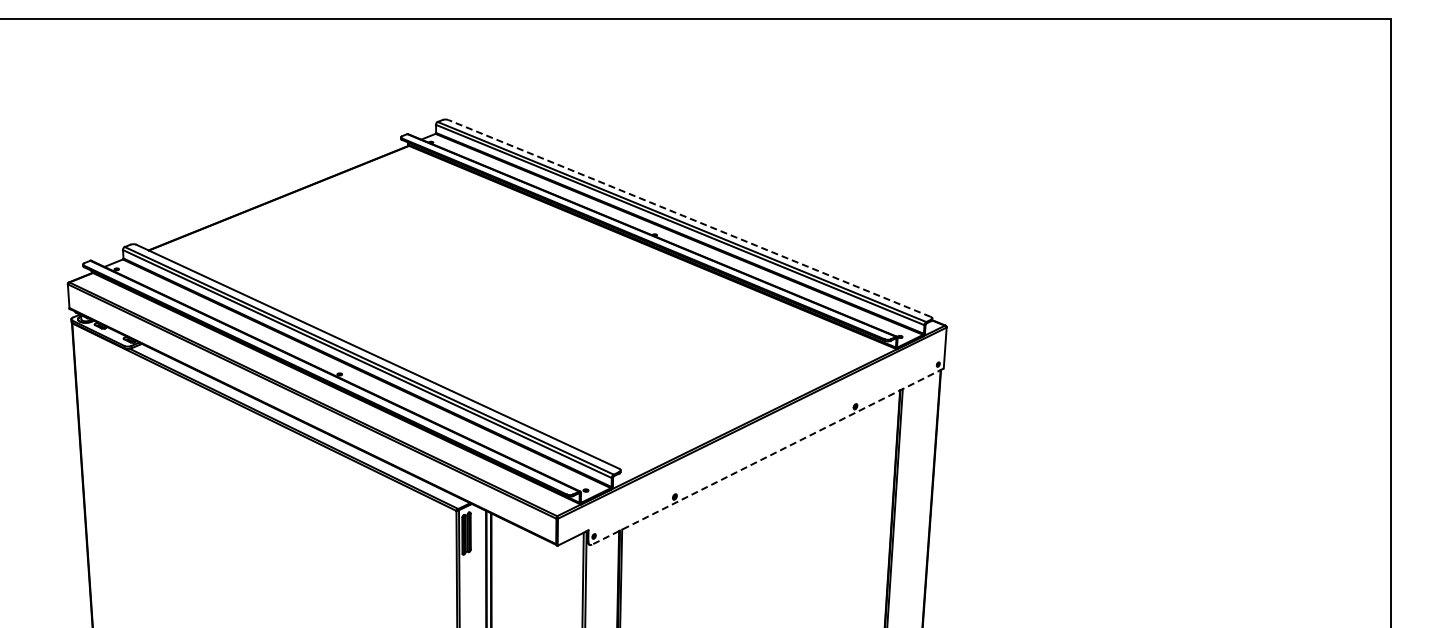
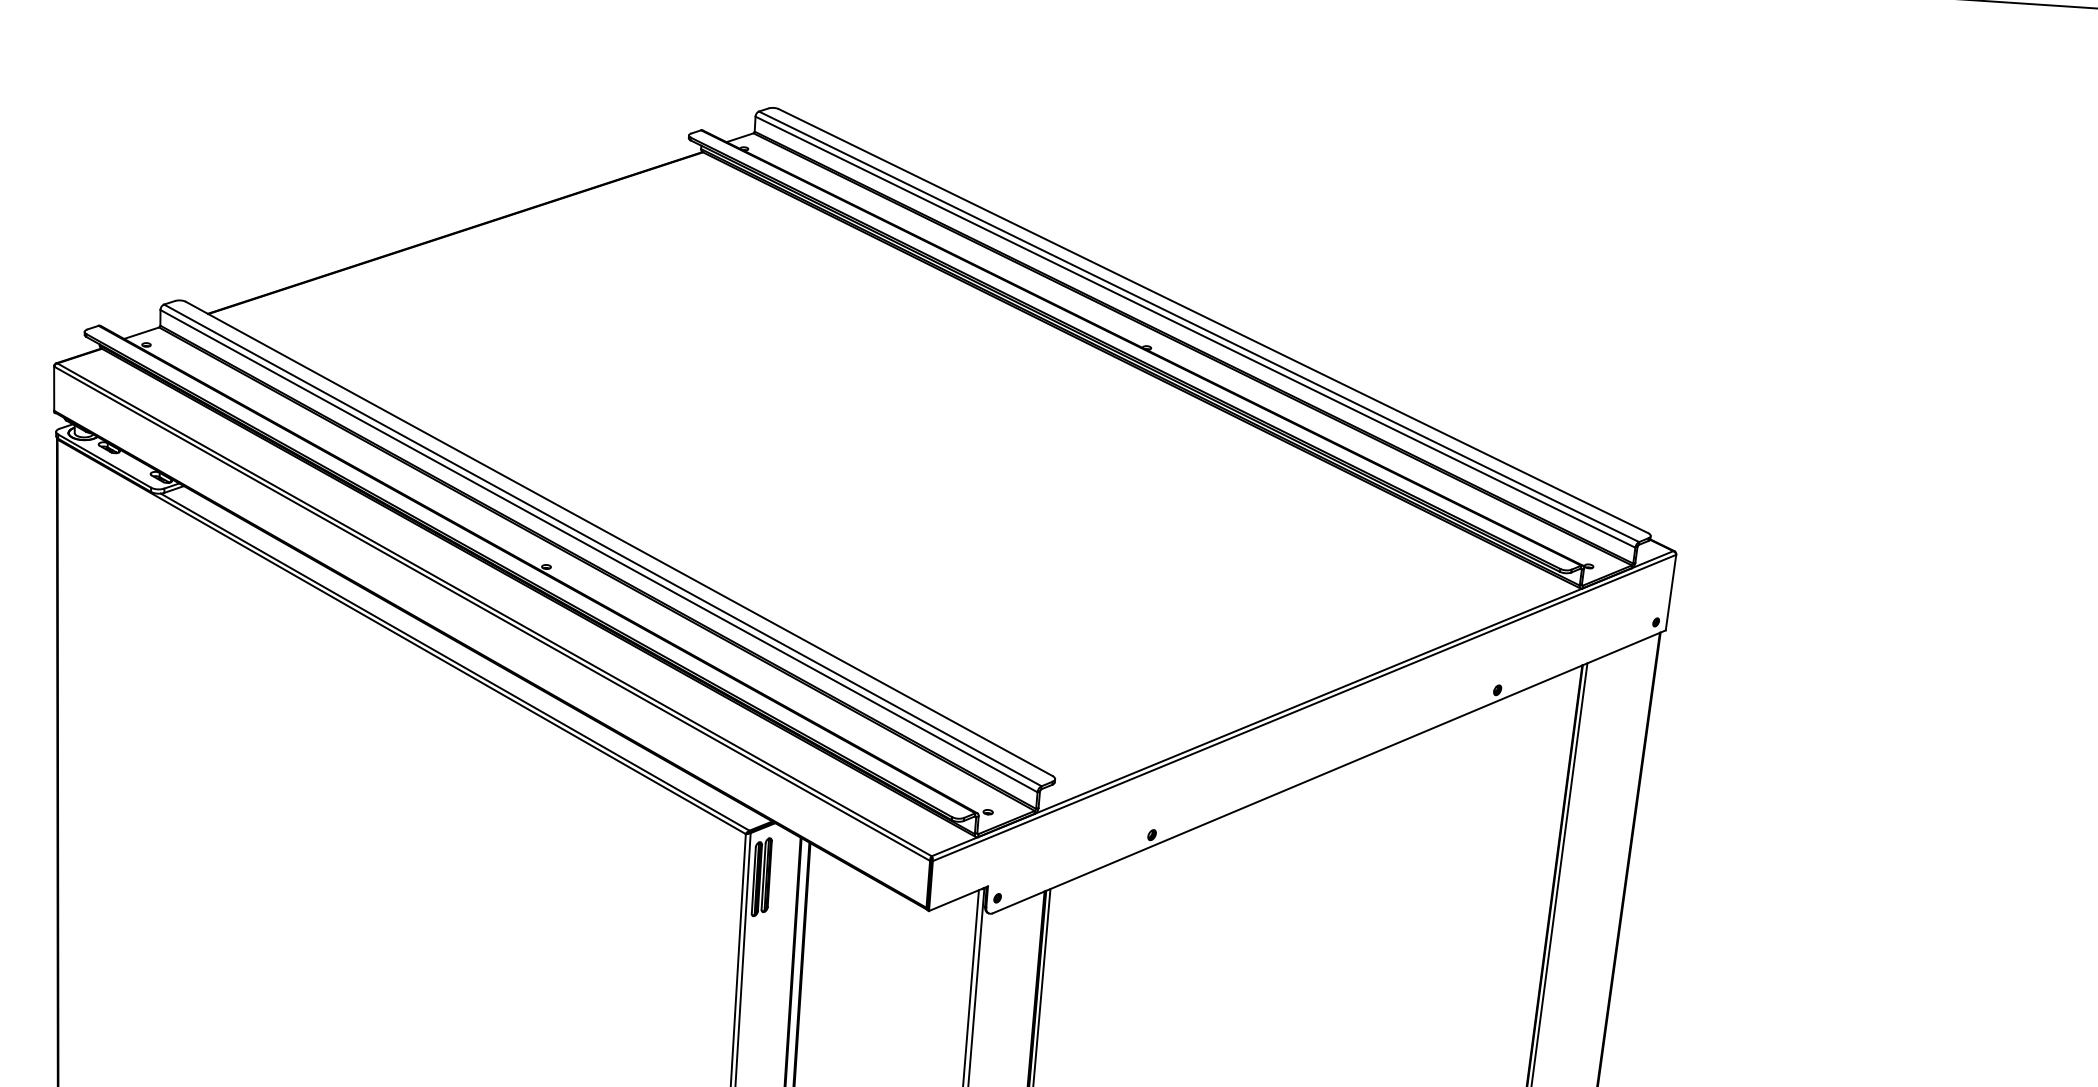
line: (689, 218) -> (1213, 321), dashed -> solid
line: (767, 456) -> (1328, 771), dashed -> solid

